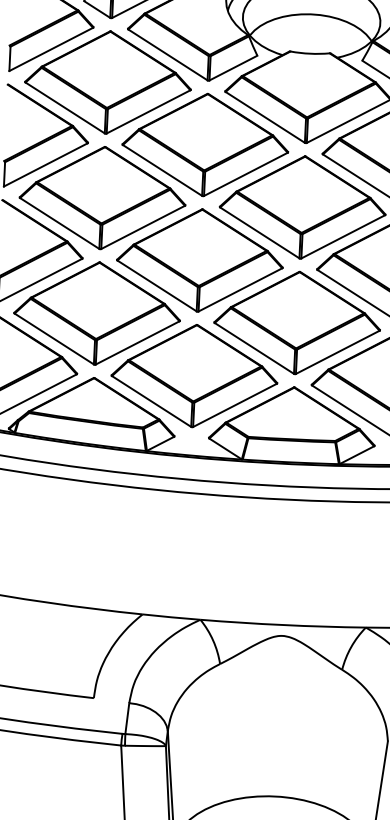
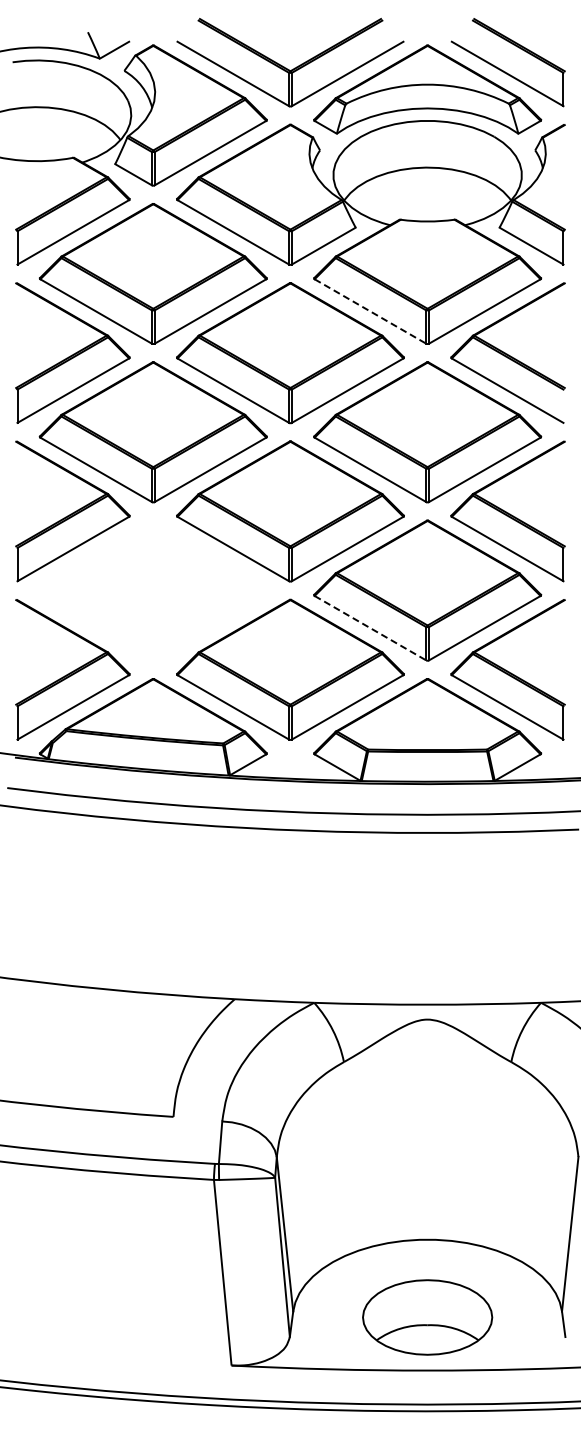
line: (265, 117) -> (370, 311), solid -> dashed
part: (96, 313) -> (152, 590), removed
line: (254, 348) -> (370, 628), solid -> dashed

